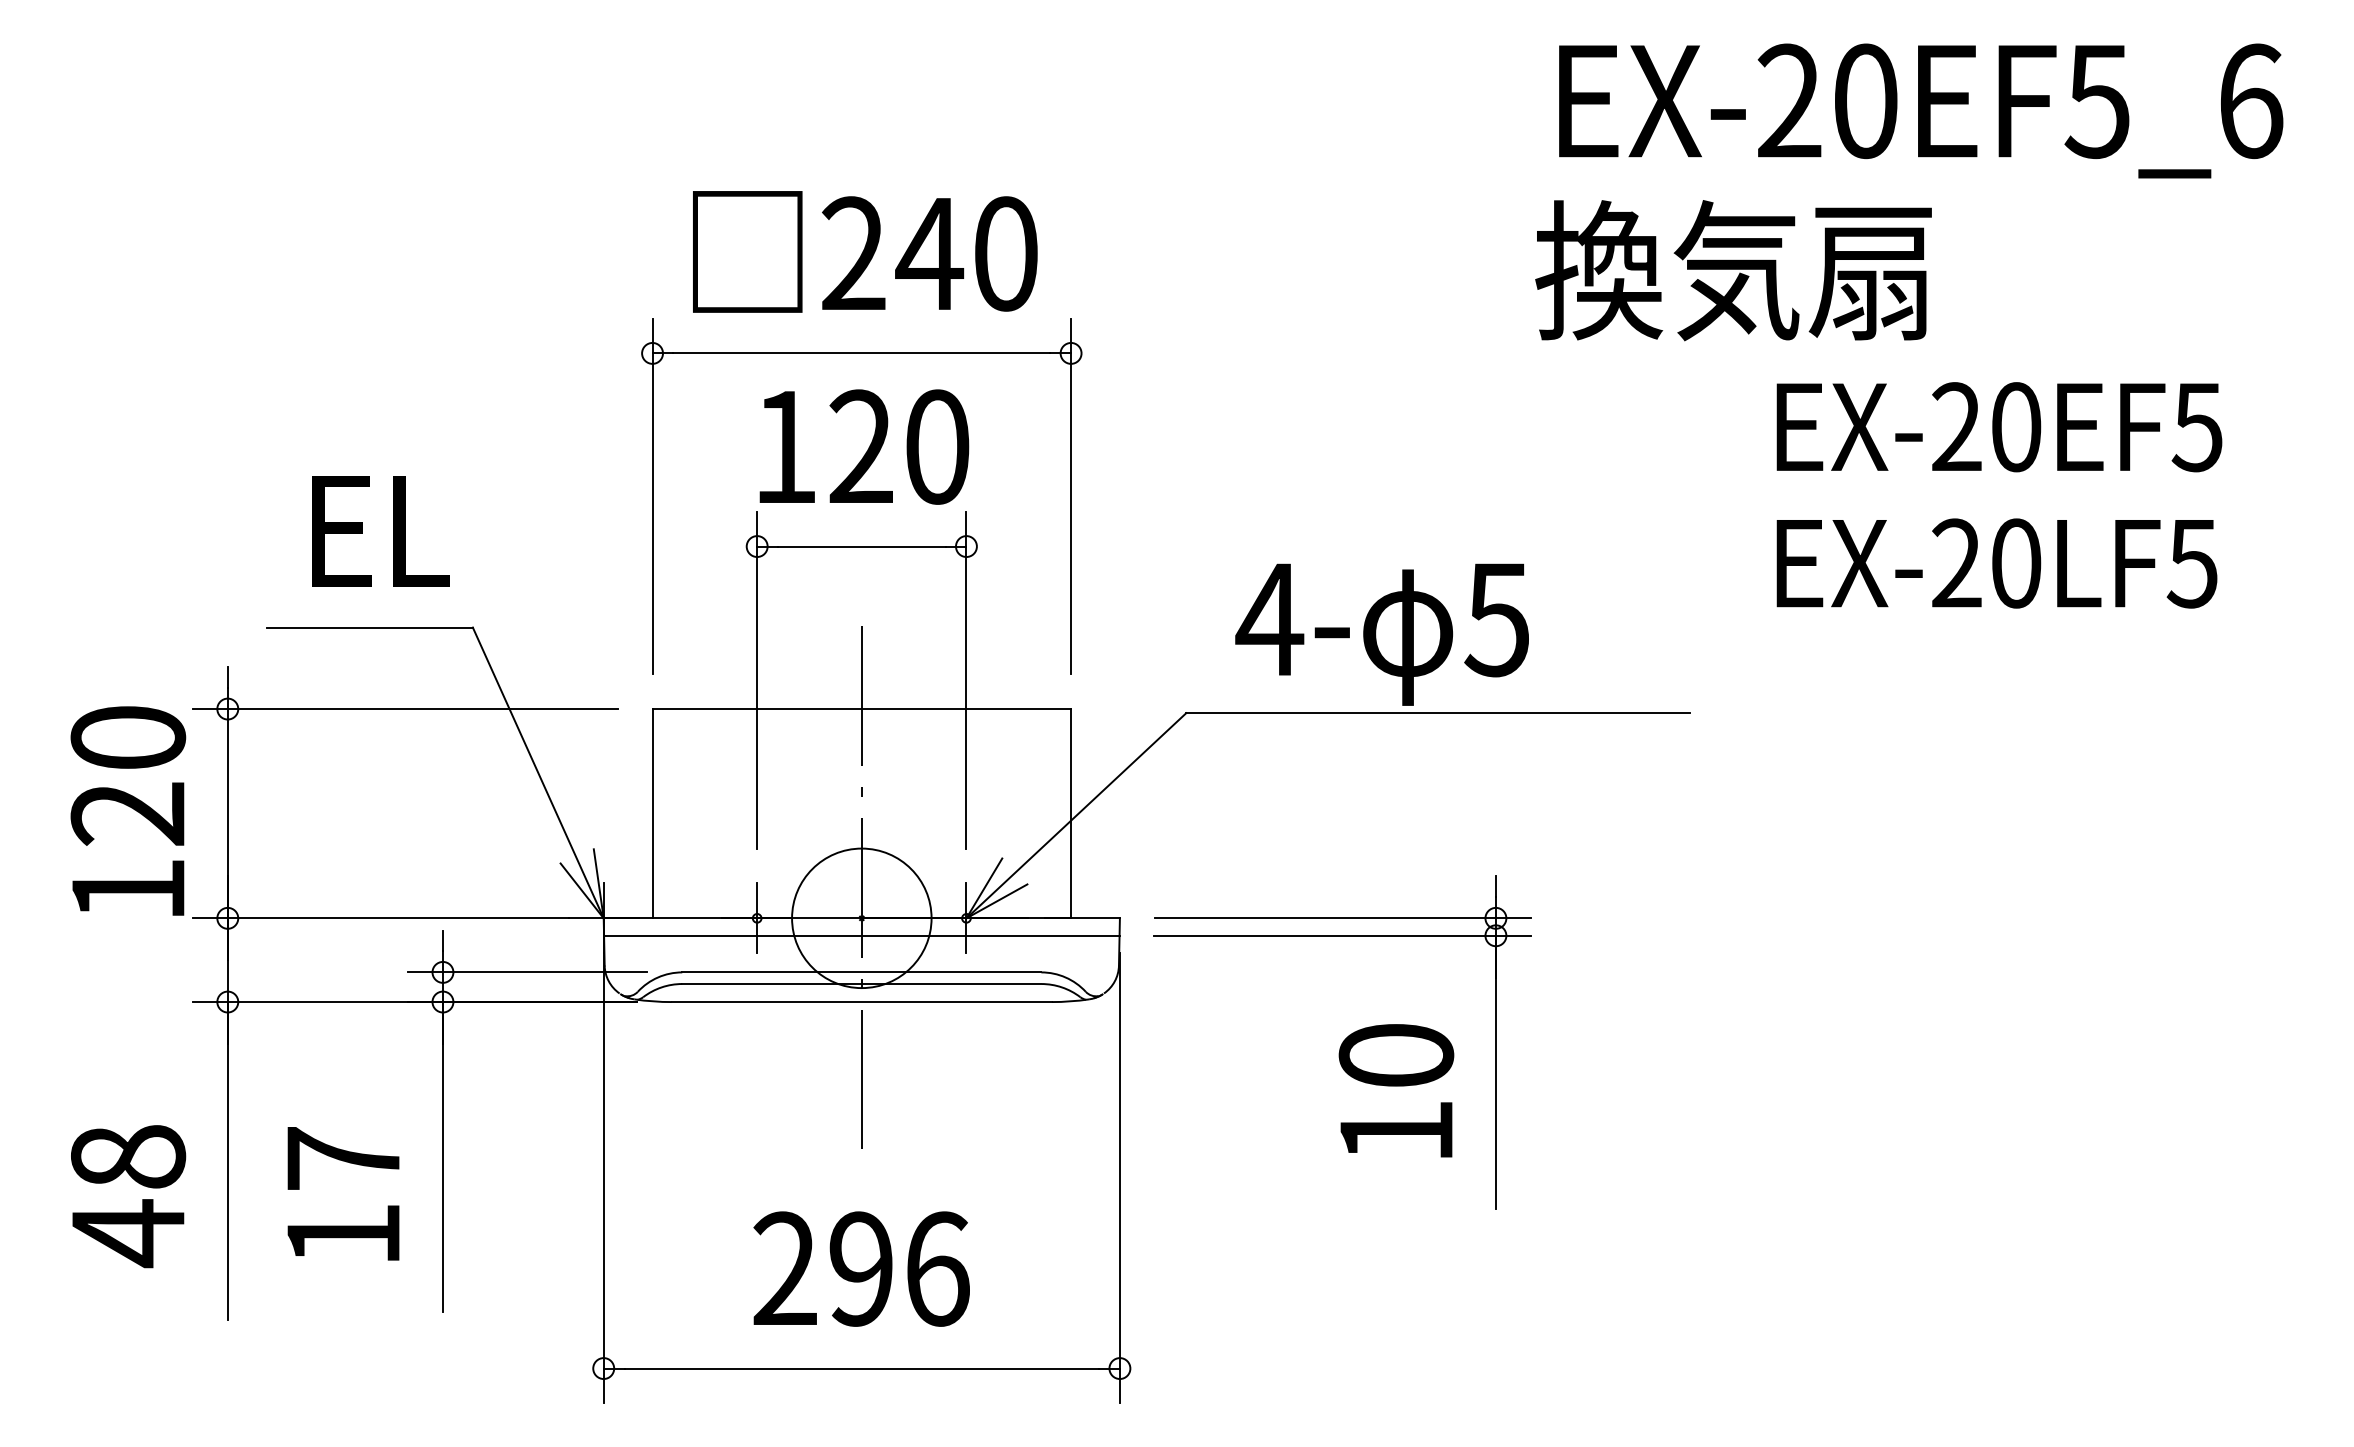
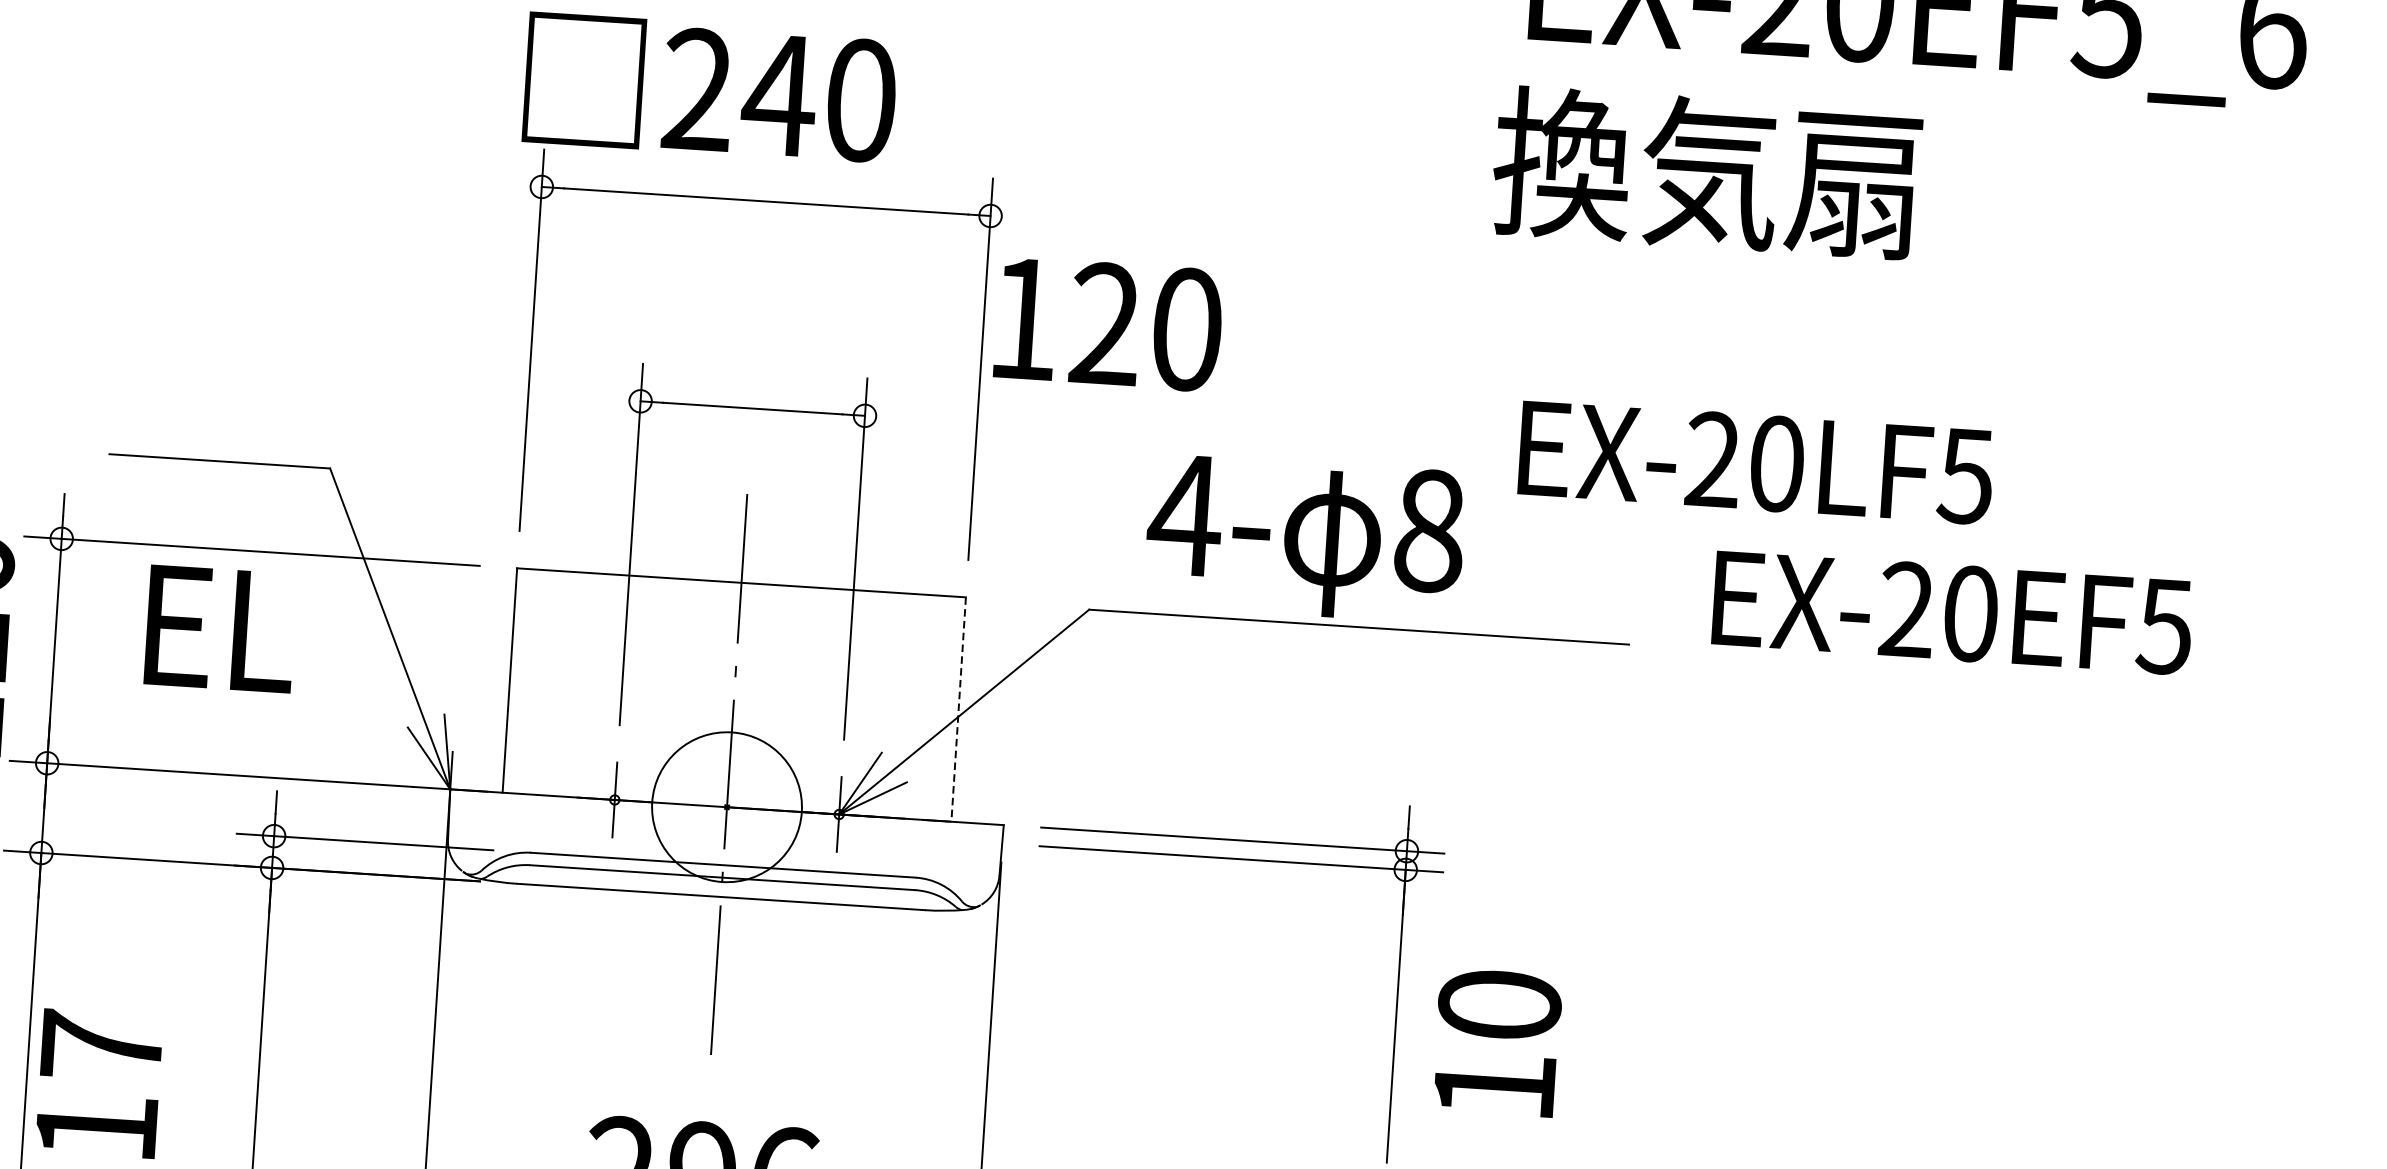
text: (865, 251) -> (710, 88), moved
text: (1999, 427) -> (1952, 613), moved
text: (864, 446) -> (1108, 323), moved
text: (380, 531) -> (220, 629), moved
text: (1996, 563) -> (1755, 462), moved
text: (1496, 619) -> (1428, 530), 5 -> 8
line: (1071, 813) -> (959, 709), solid -> dashed
line: (861, 935) -> (725, 825), removed
text: (1396, 1090) -> (1497, 1042), moved
text: (343, 1193) -> (99, 1083), moved

